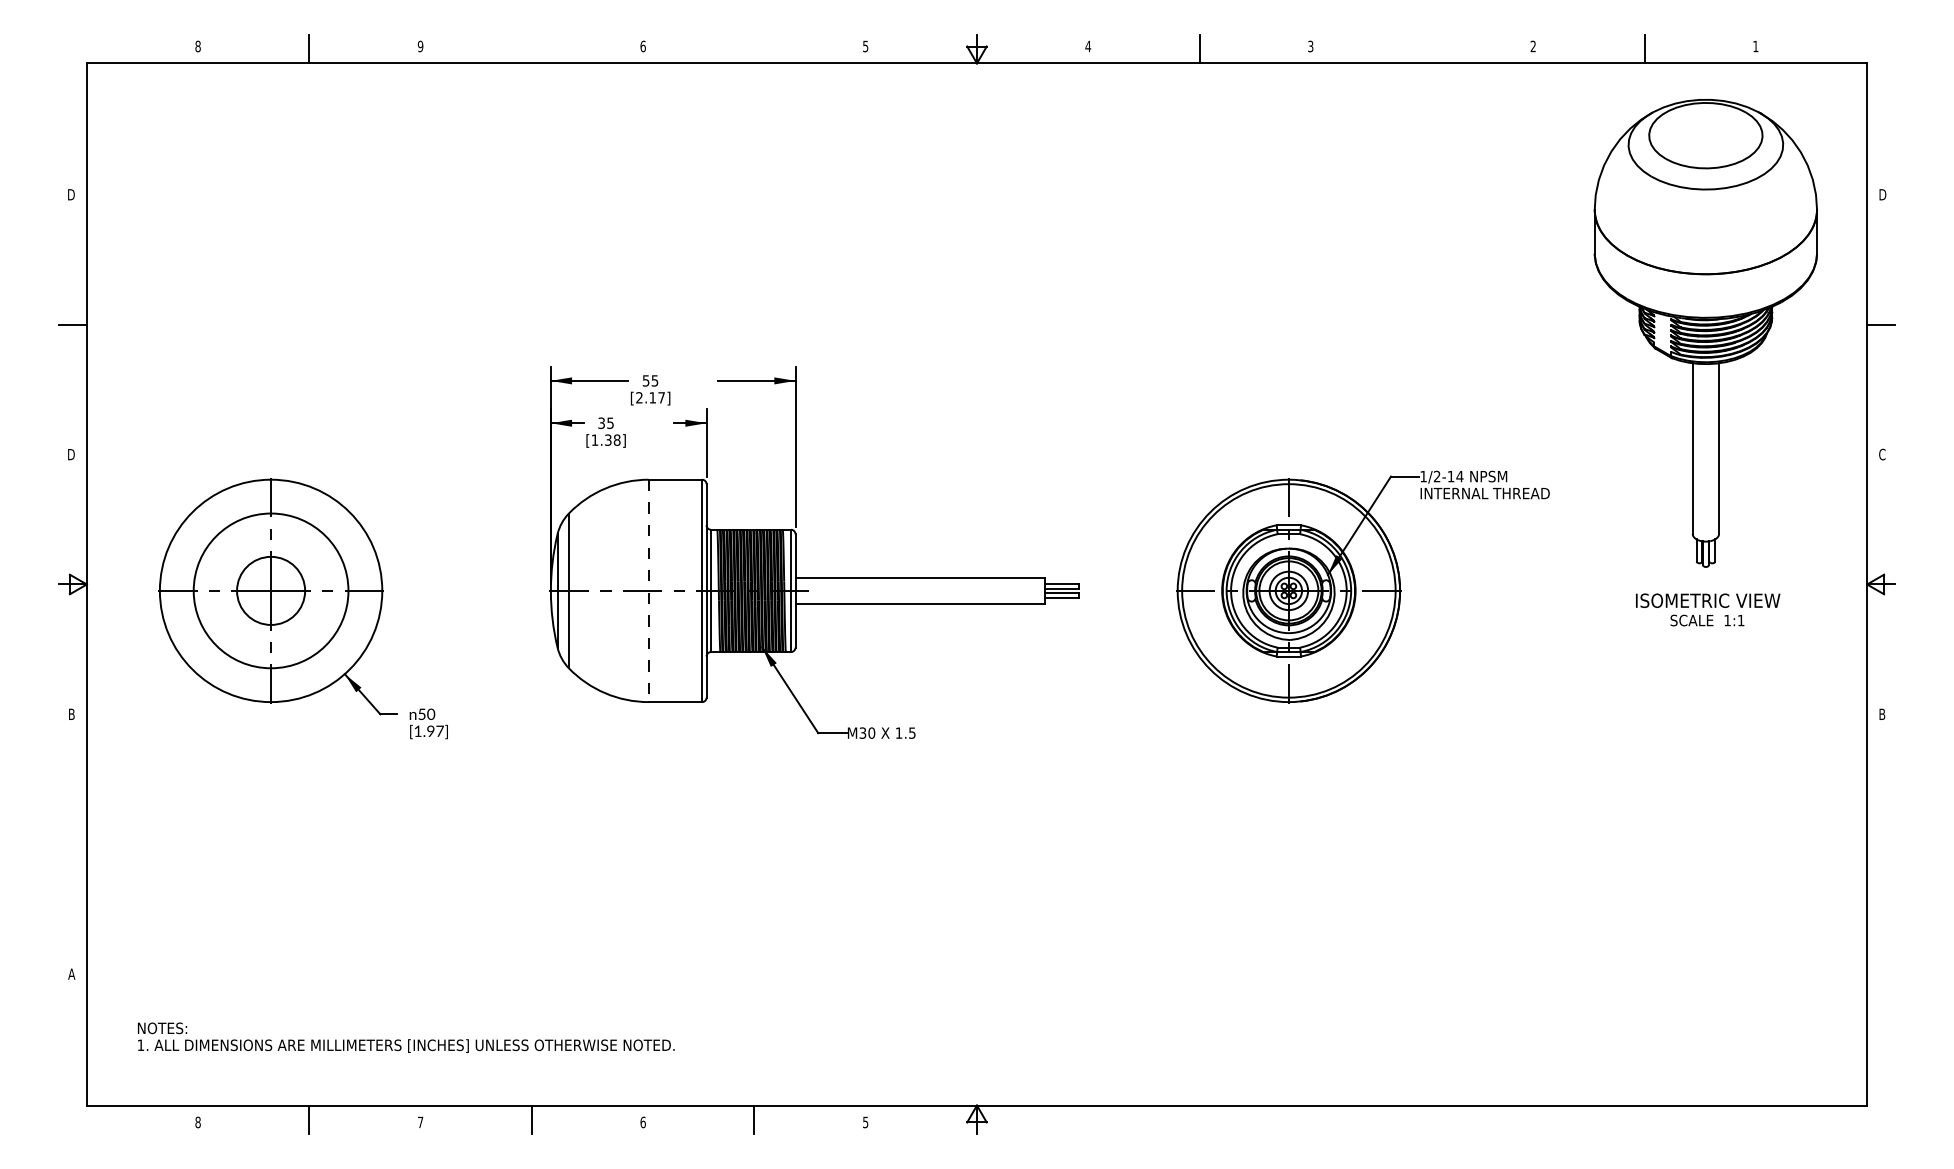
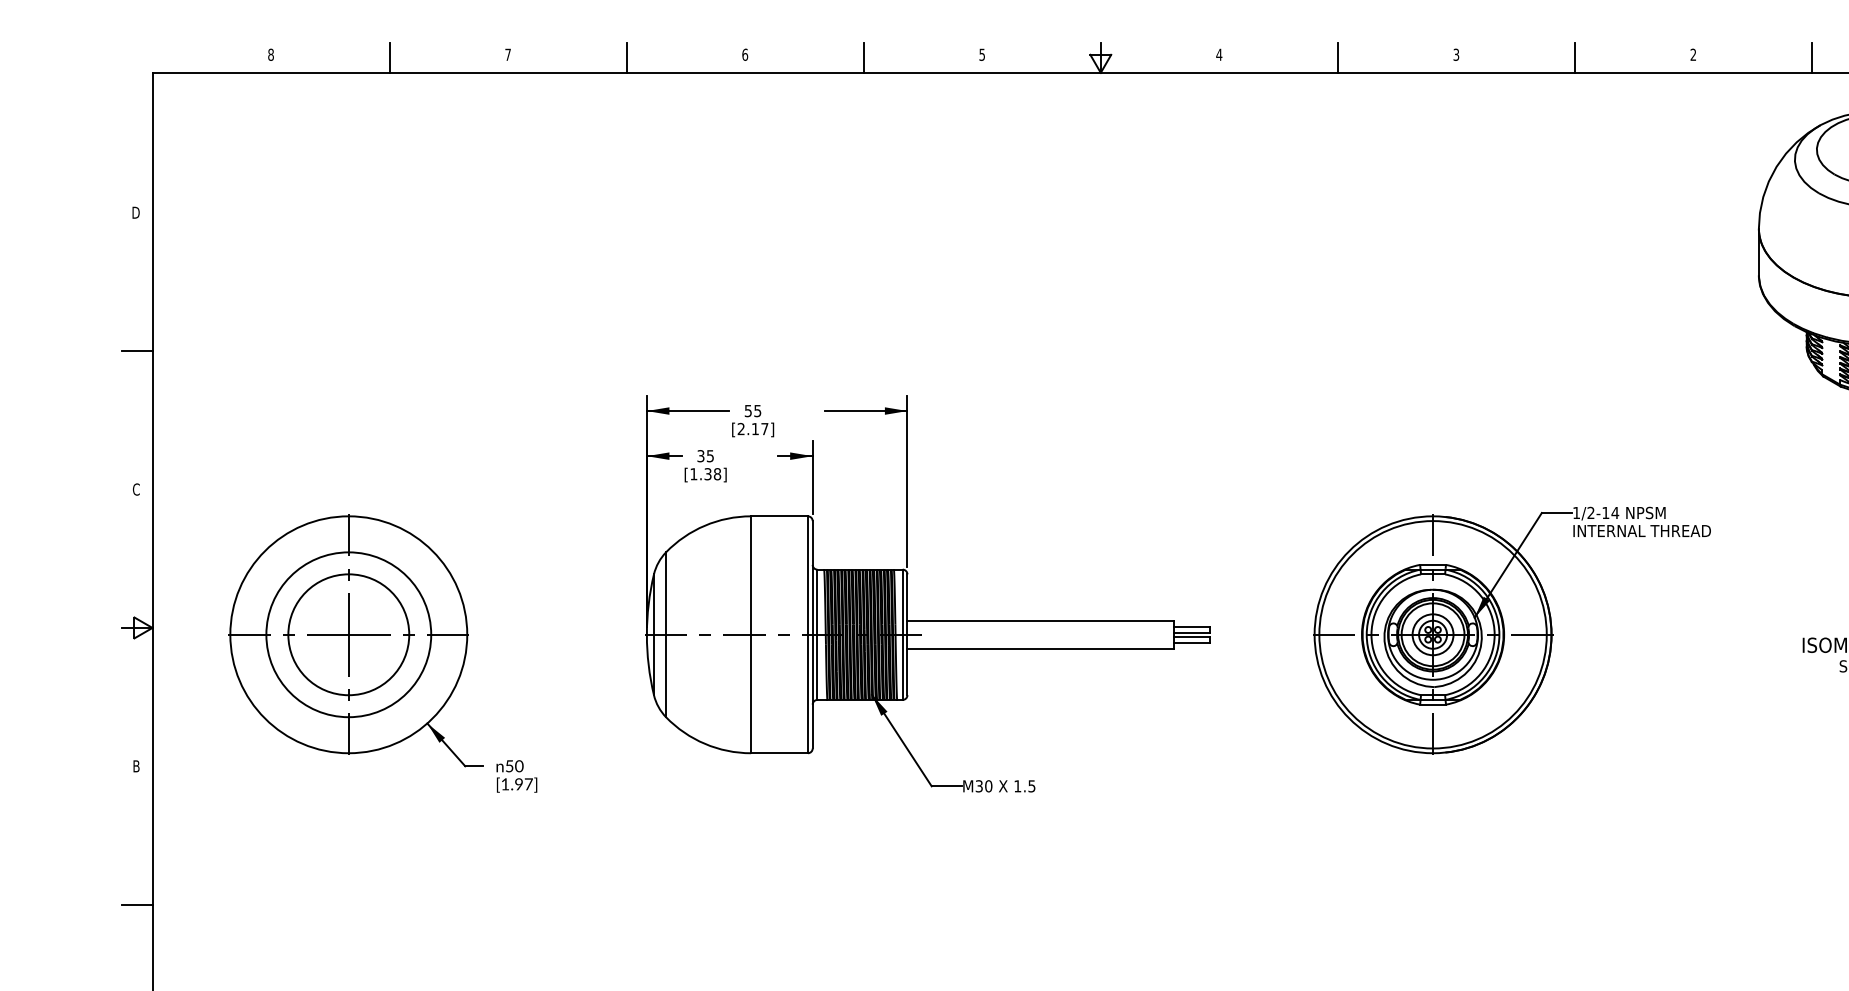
text: (420, 46) -> (507, 54), 9 -> 7
line: (531, 49) -> (626, 58), added
line: (754, 49) -> (863, 58), added
line: (1422, 49) -> (1575, 58), added
text: (71, 454) -> (136, 489), D -> C
circle: (270, 590) -> (348, 634), size x1.67
line: (648, 591) -> (750, 635), dashed -> solid
line: (72, 844) -> (137, 904), added

